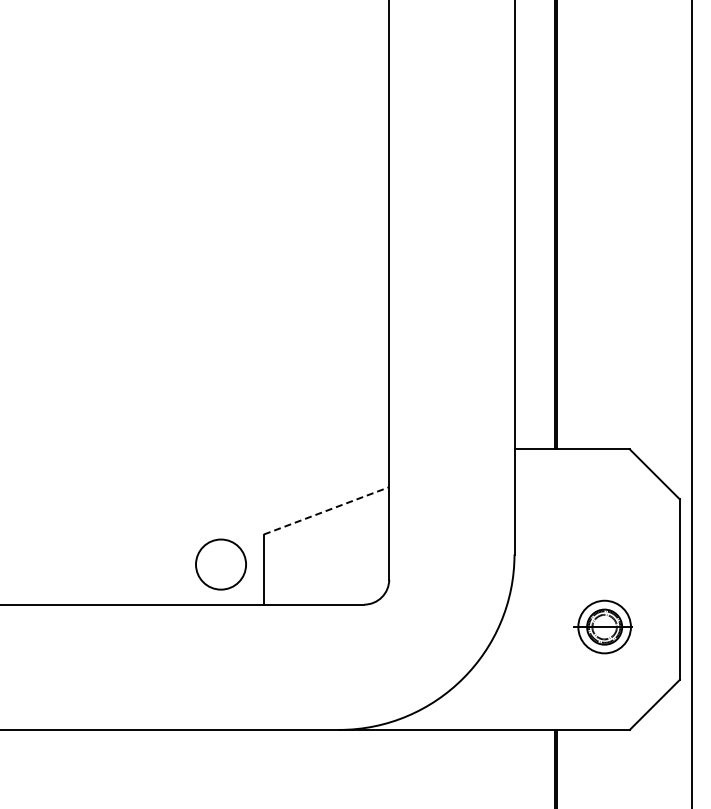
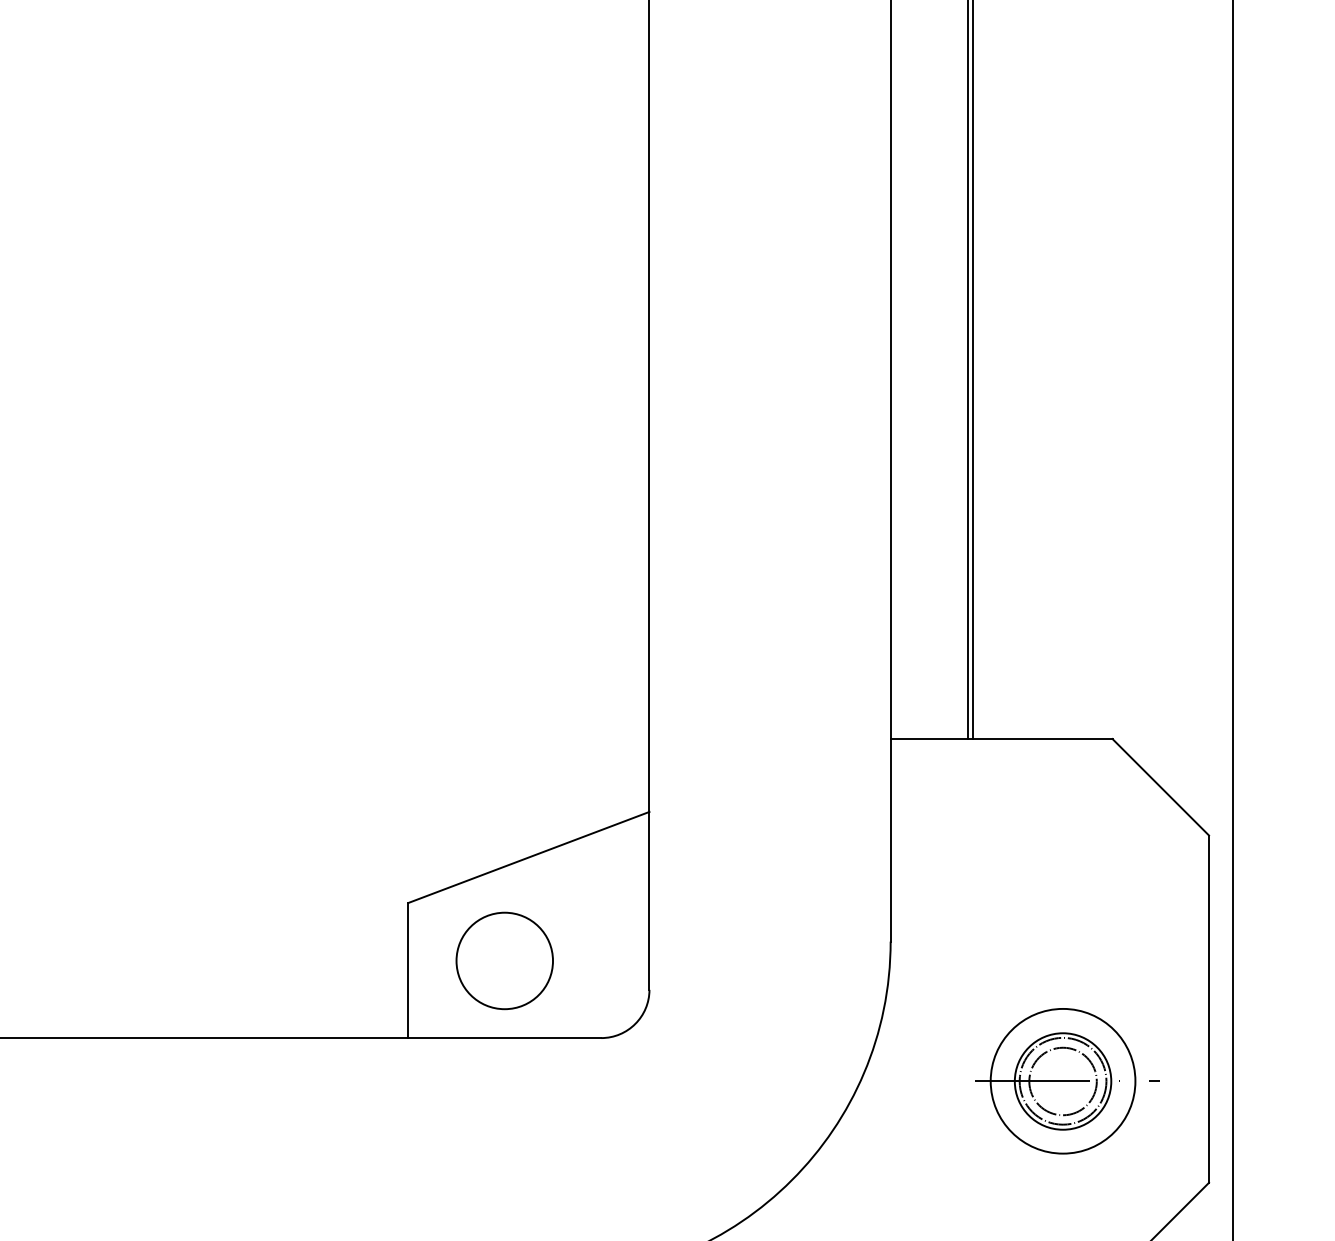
line: (326, 510) -> (528, 856), dashed -> solid
circle: (220, 564) -> (503, 960), moved
part: (605, 626) -> (1065, 1080), size x1.43

